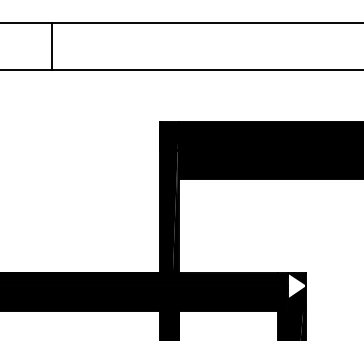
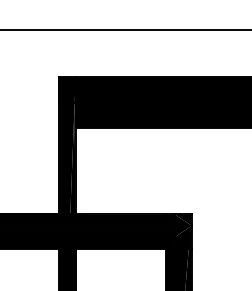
fill: (296, 285) -> (182, 225), added

